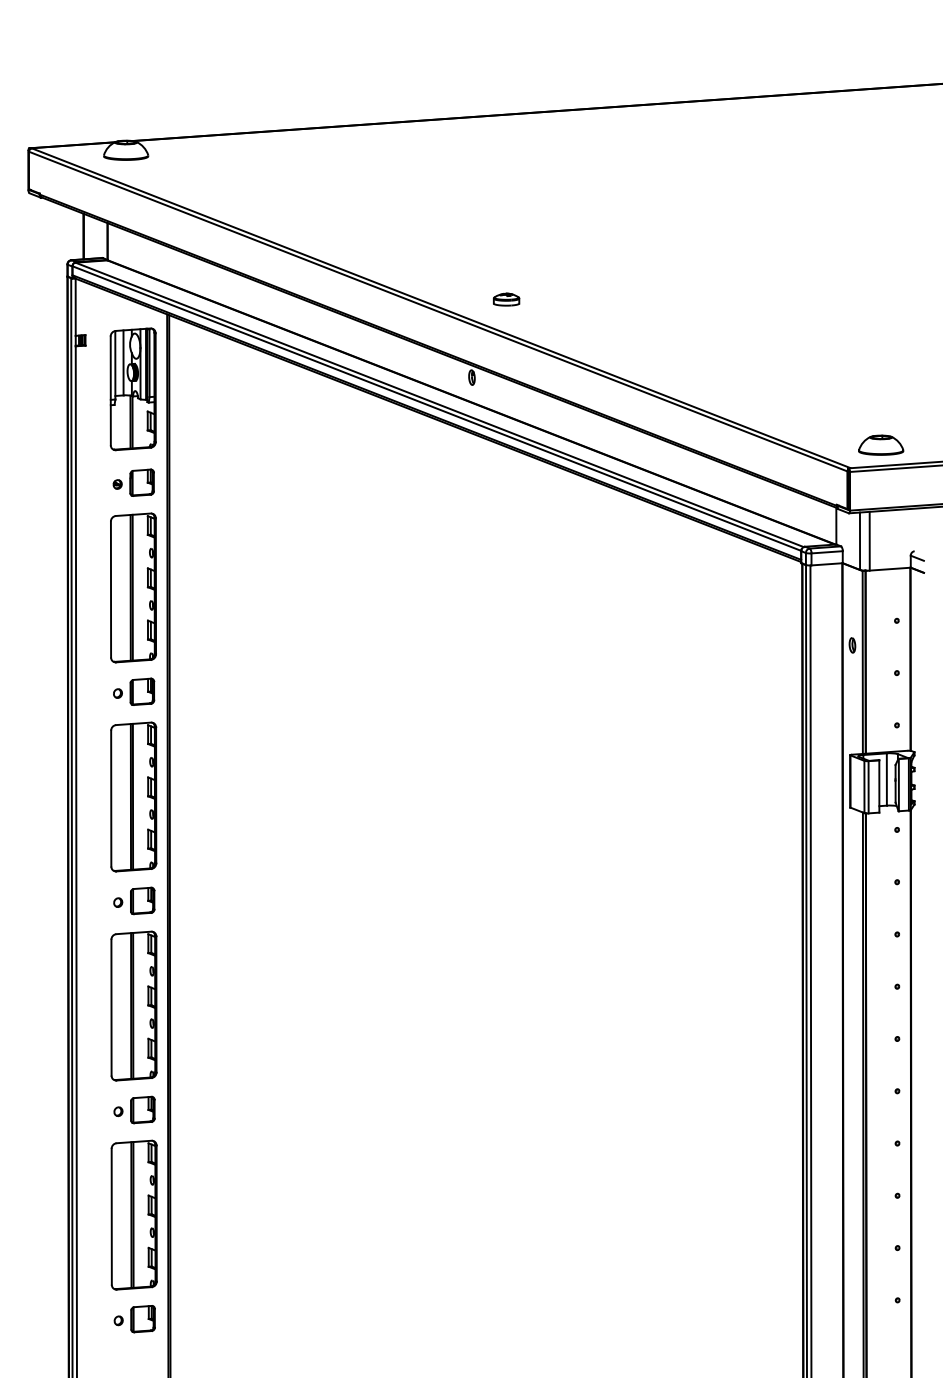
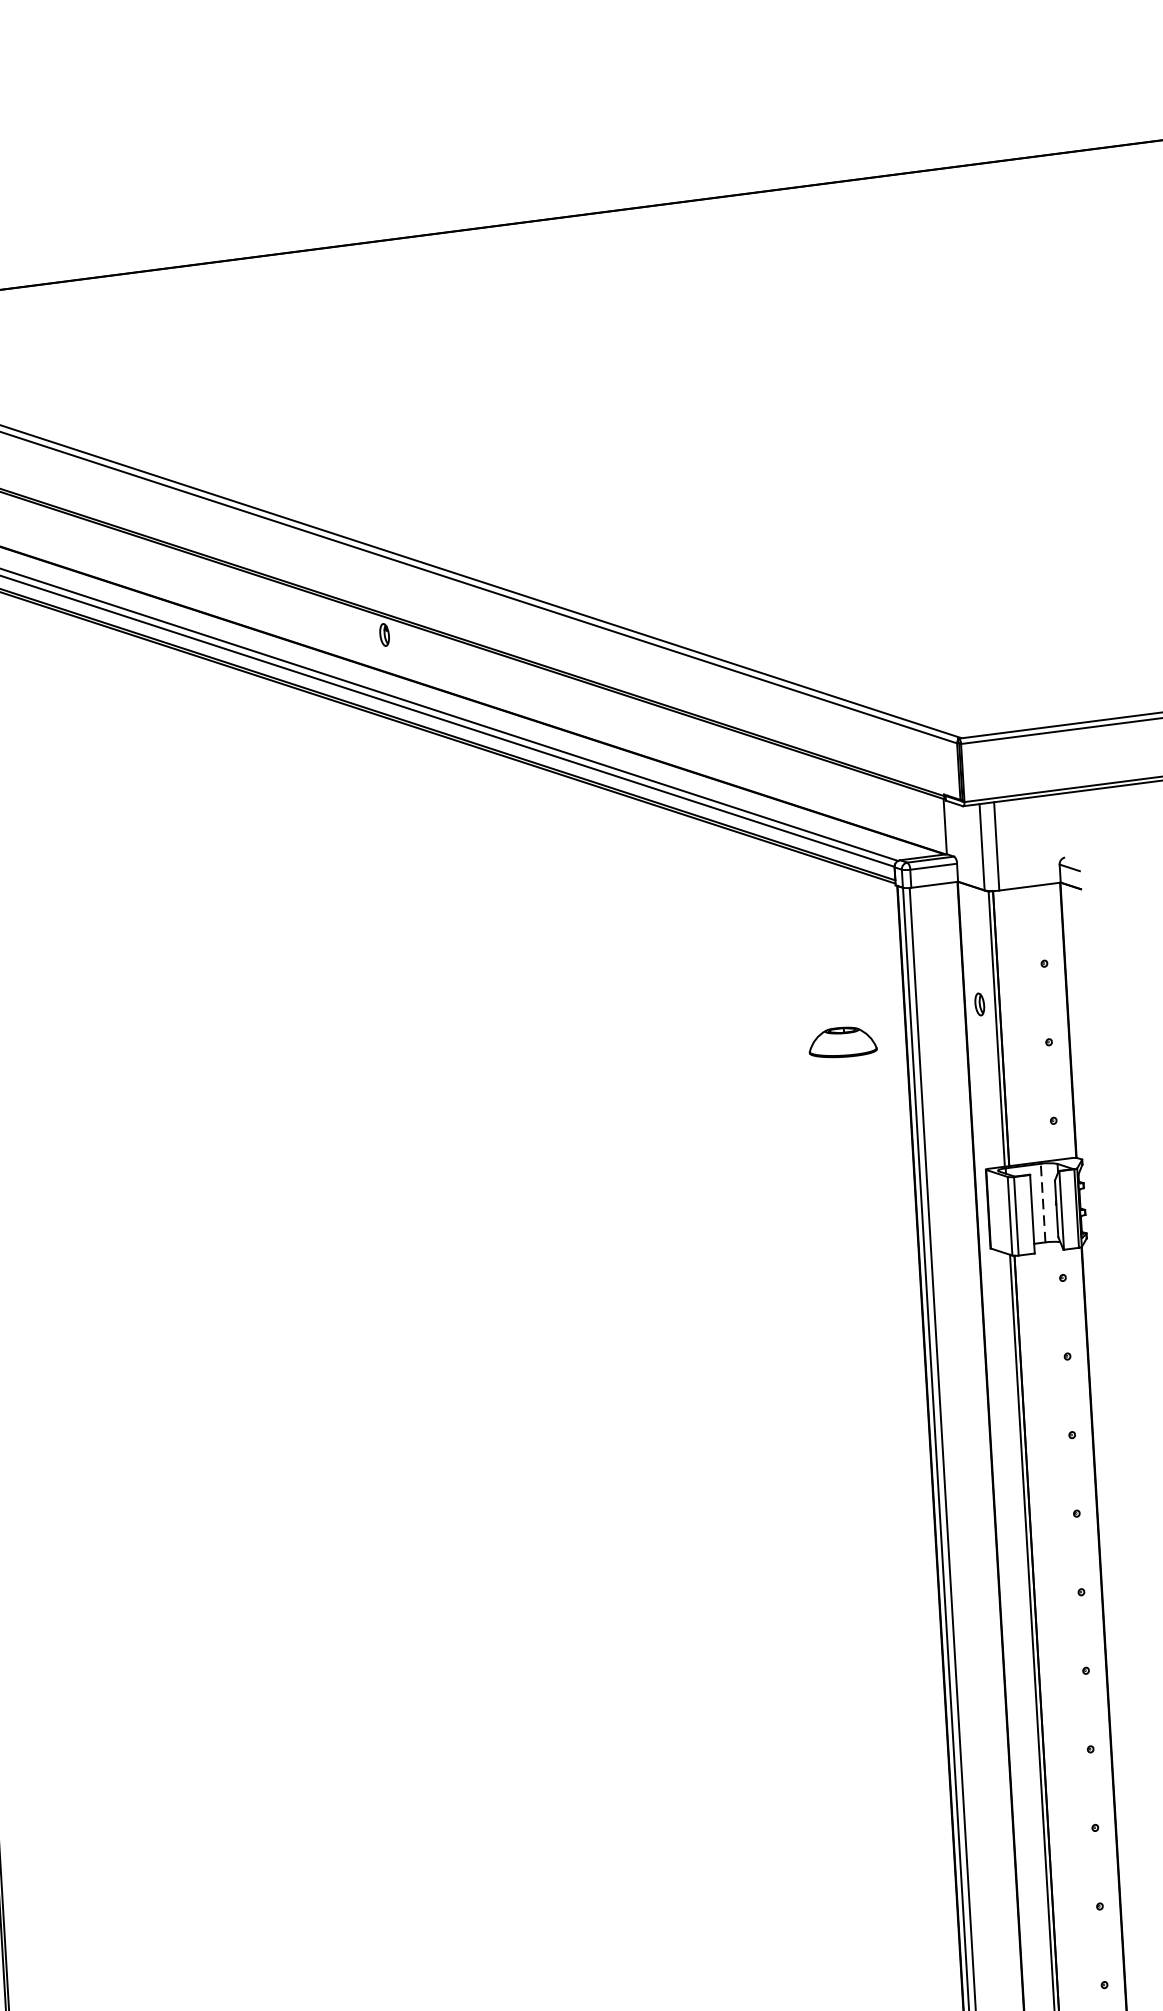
part: (506, 299) -> (429, 514), removed
part: (881, 444) -> (843, 1041), moved
line: (886, 779) -> (1042, 1203), solid -> dashed

